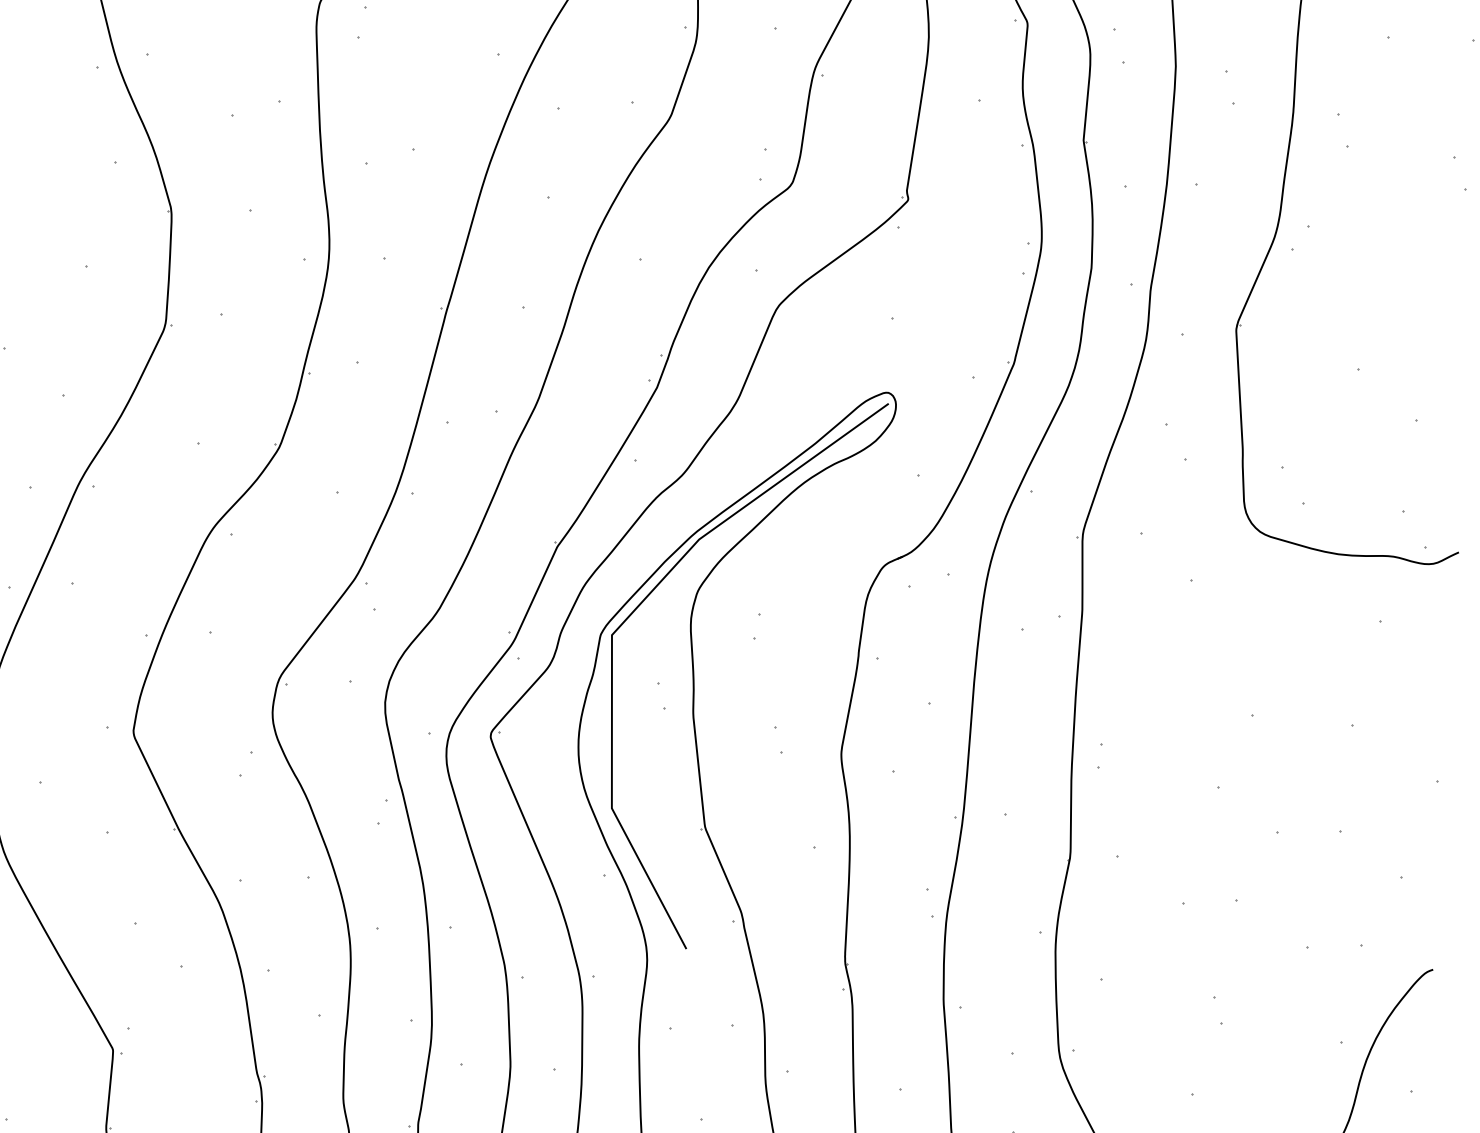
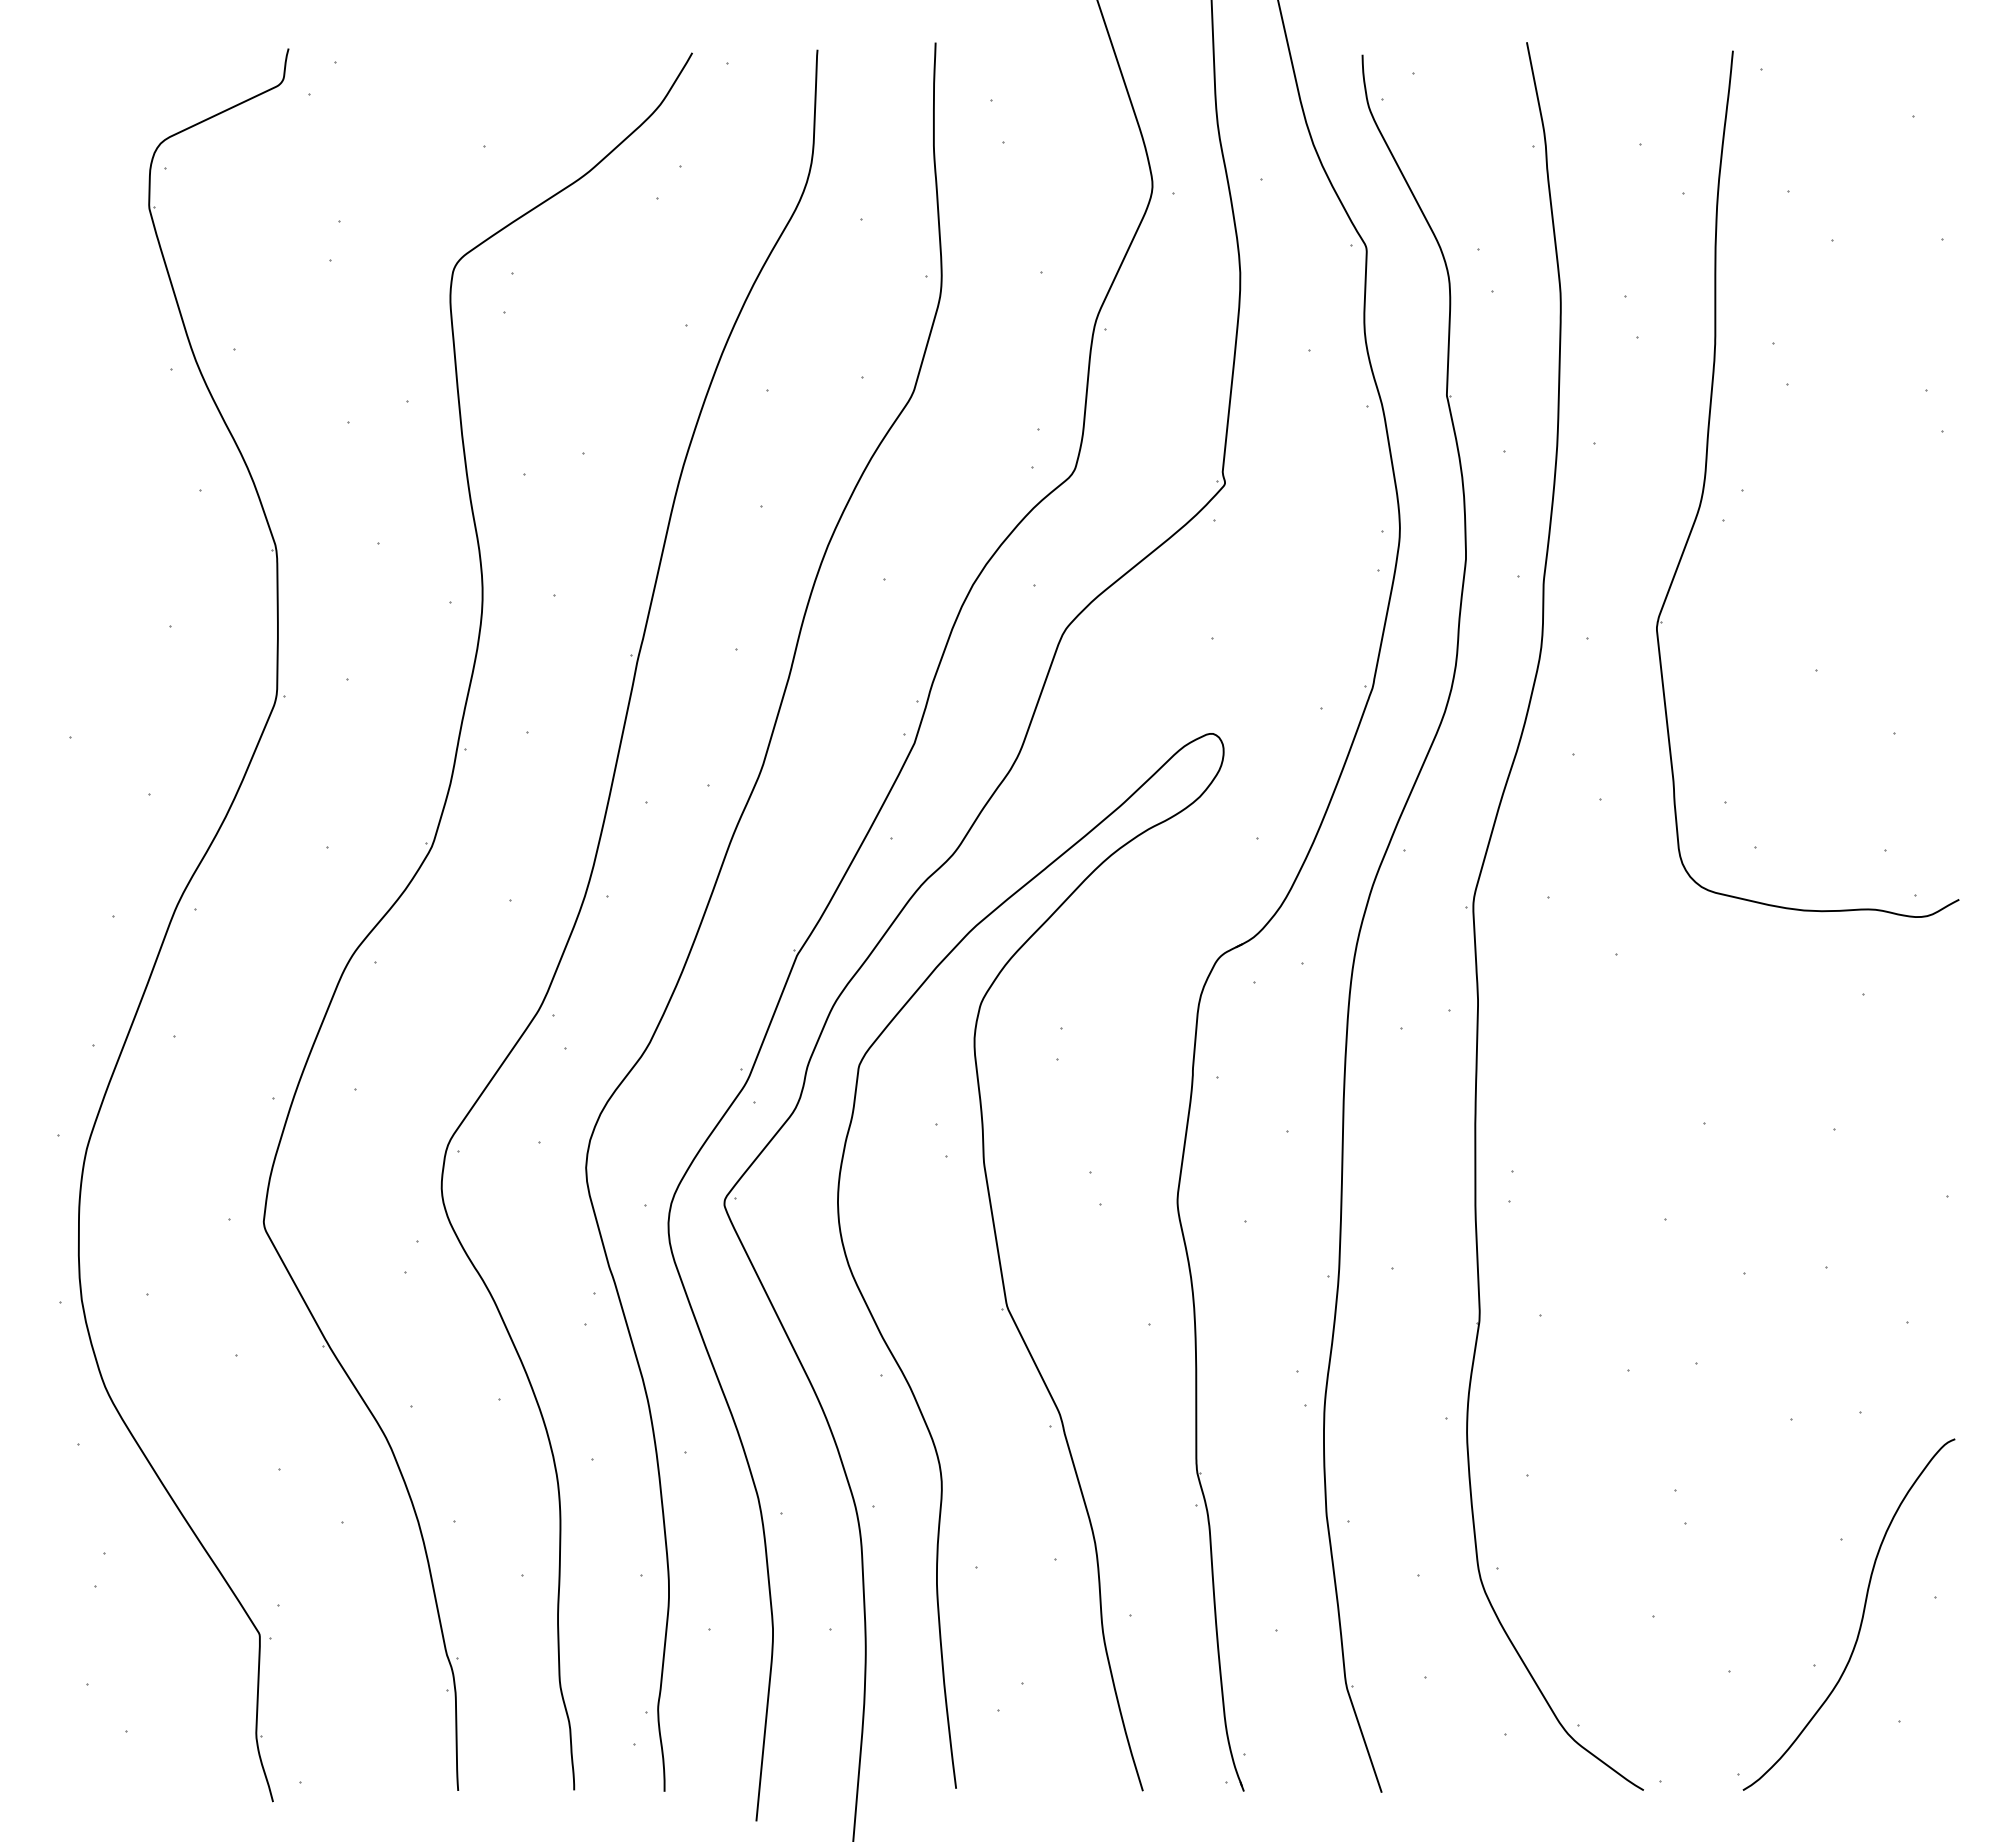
line: (653, 591) -> (923, 1006), removed

